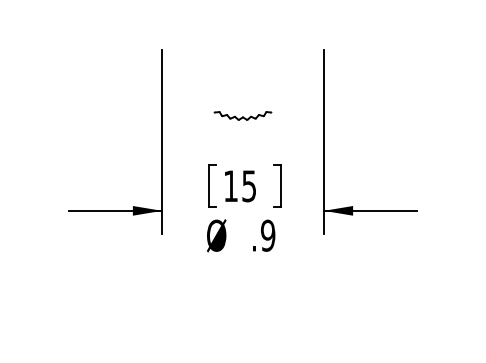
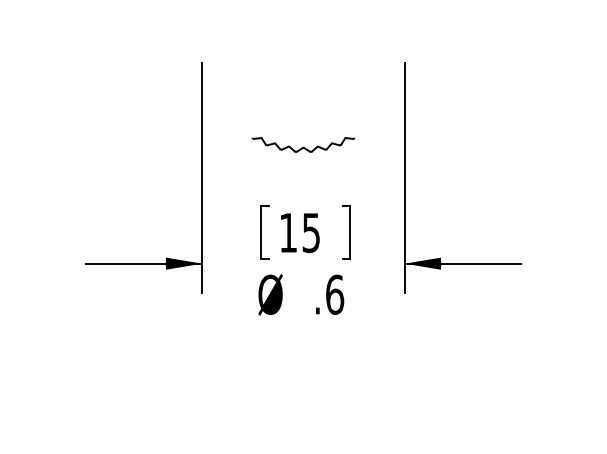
part: (242, 115) -> (302, 144), size x1.43
text: (268, 235) -> (335, 294), .9 -> .6

